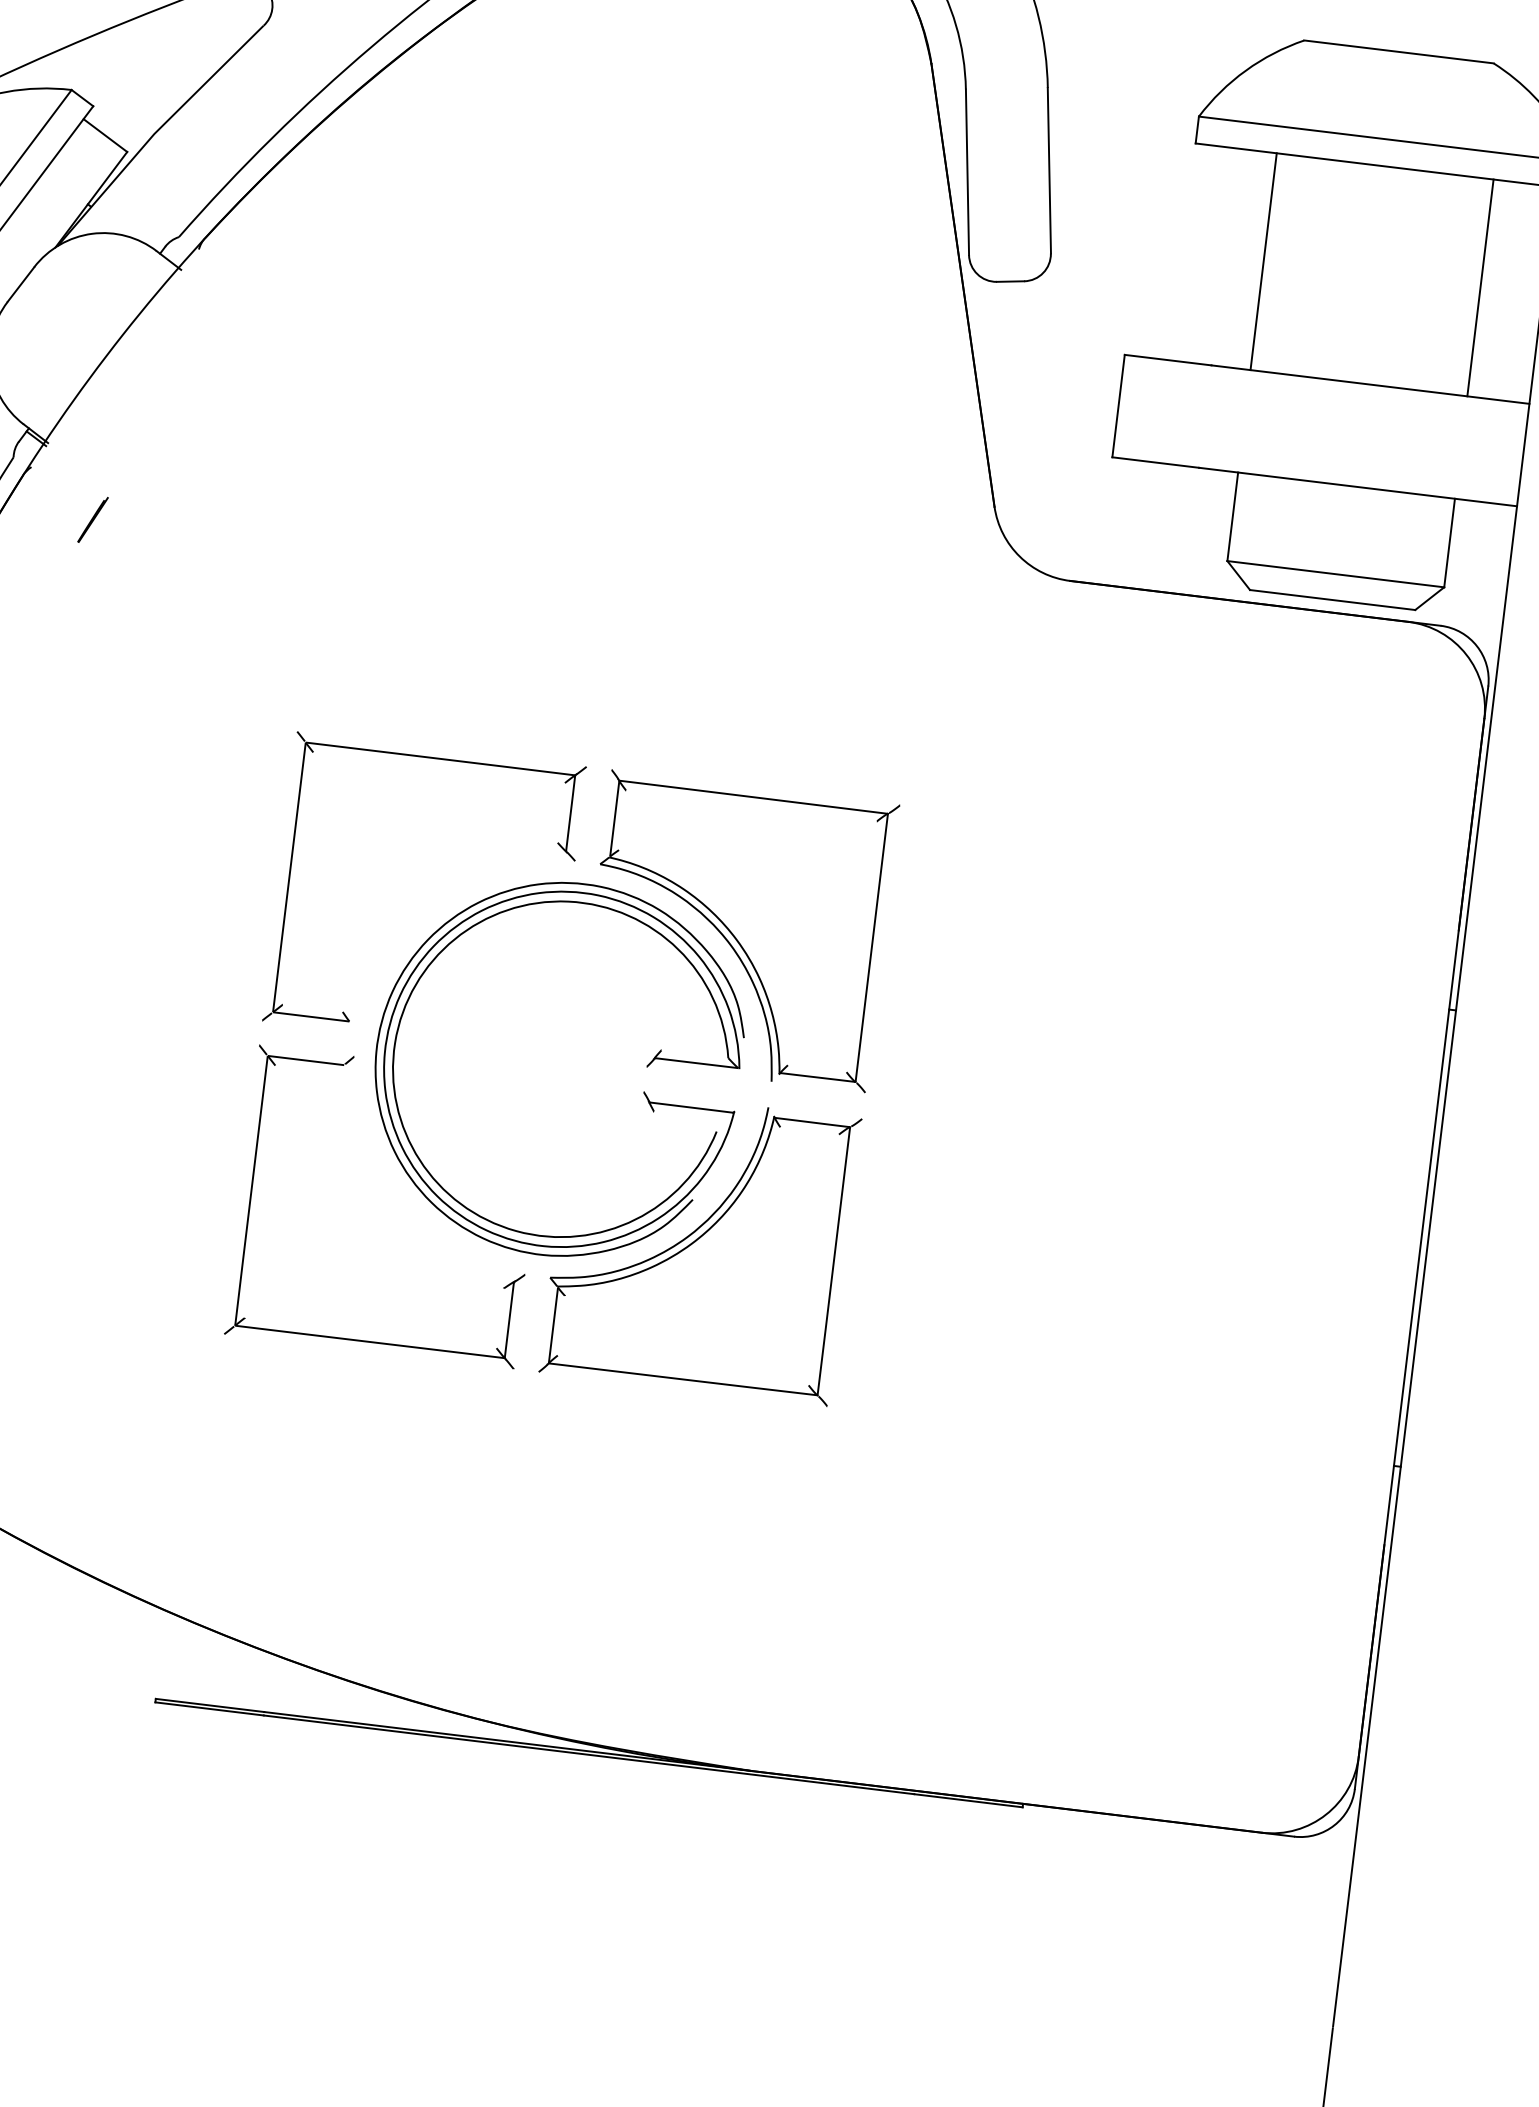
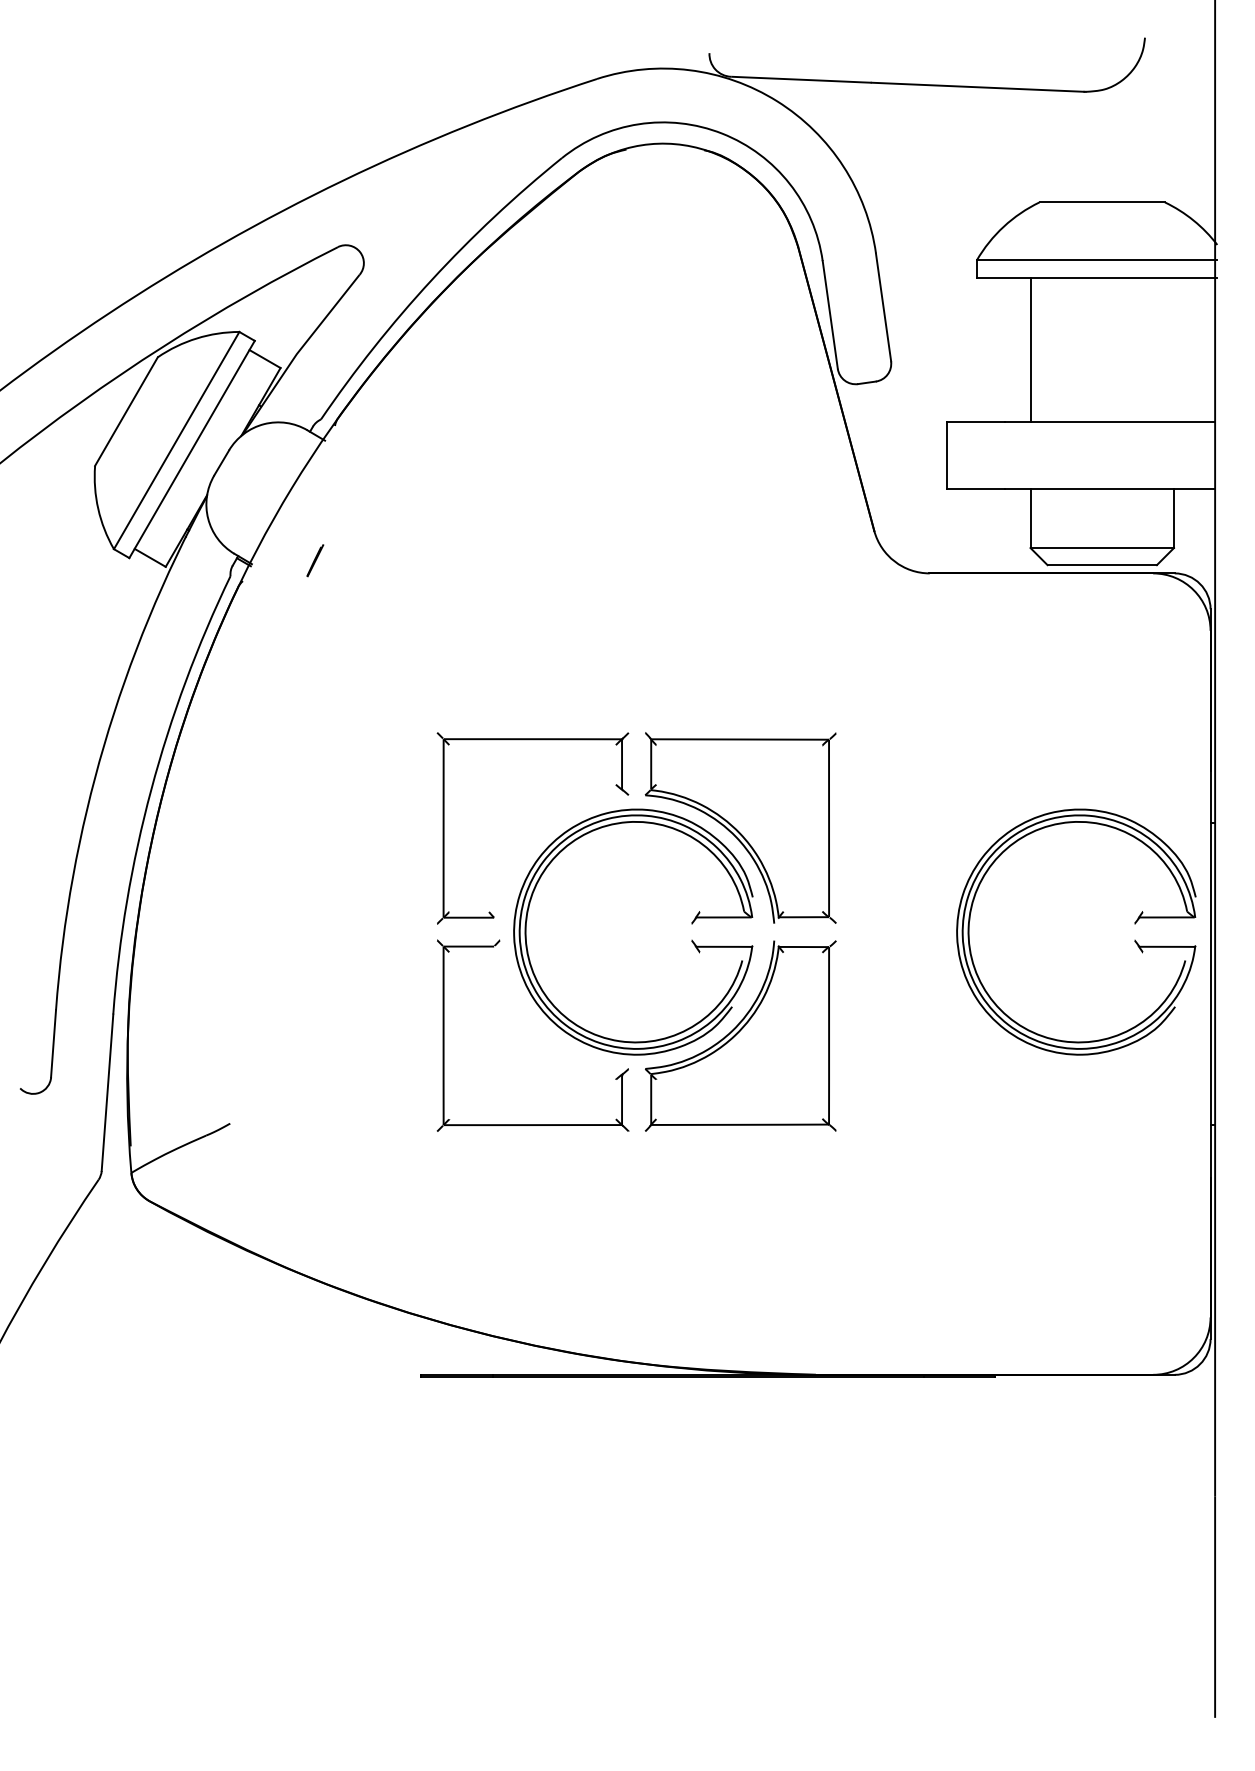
line: (1481, 287) -> (1174, 349), removed
line: (93, 519) -> (315, 560), moved
part: (1315, 1148) -> (1134, 924), added

